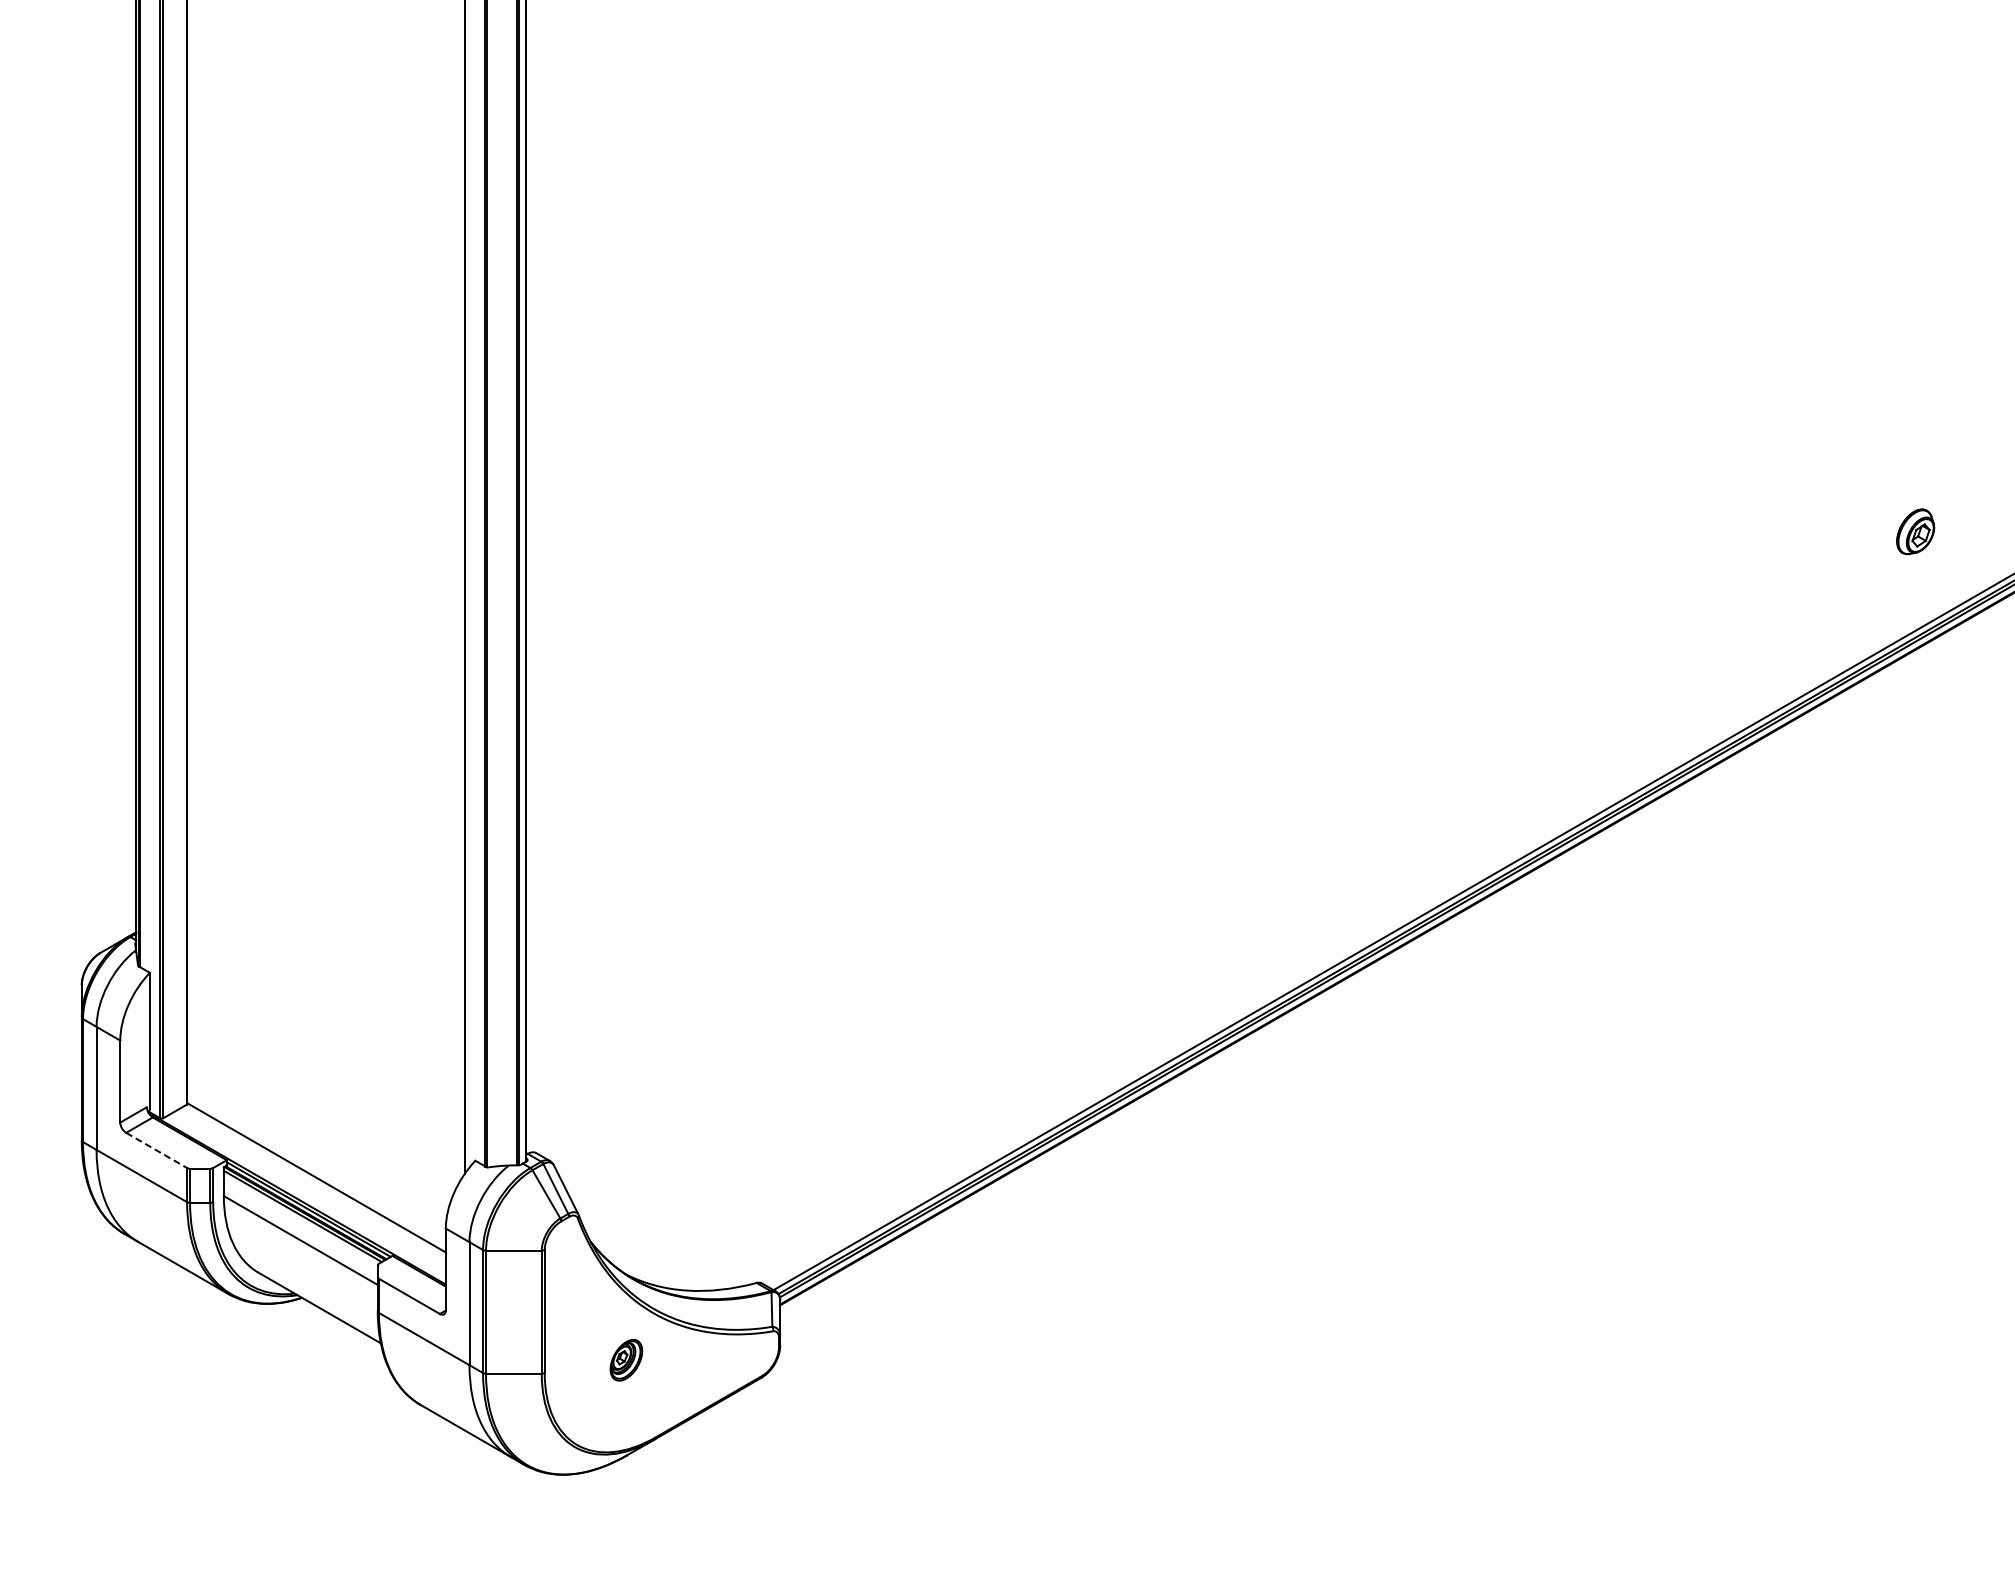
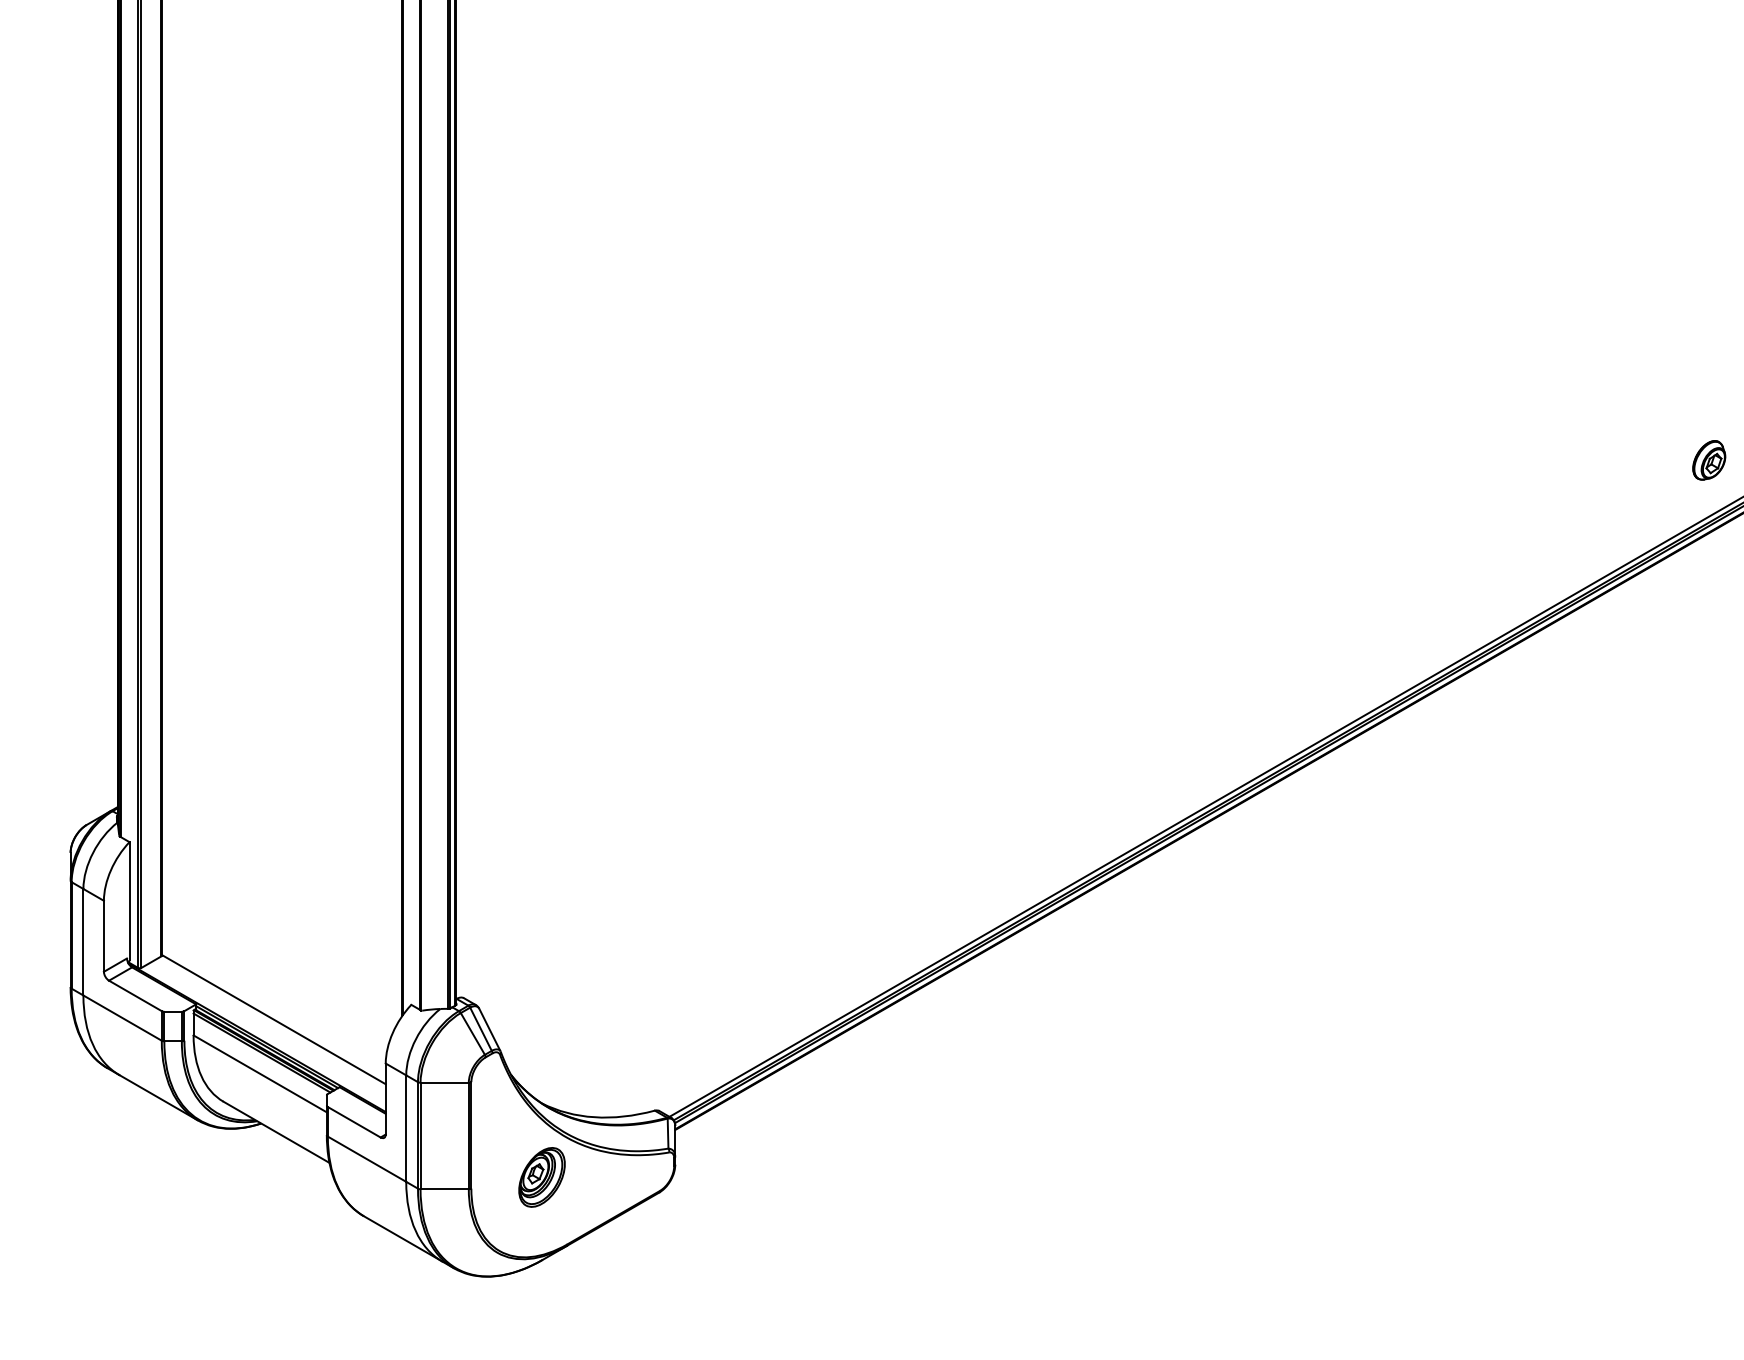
part: (1915, 531) -> (1709, 460), moved
line: (157, 1150) -> (136, 995), dashed -> solid
part: (626, 1360) -> (542, 1177), size x1.67

